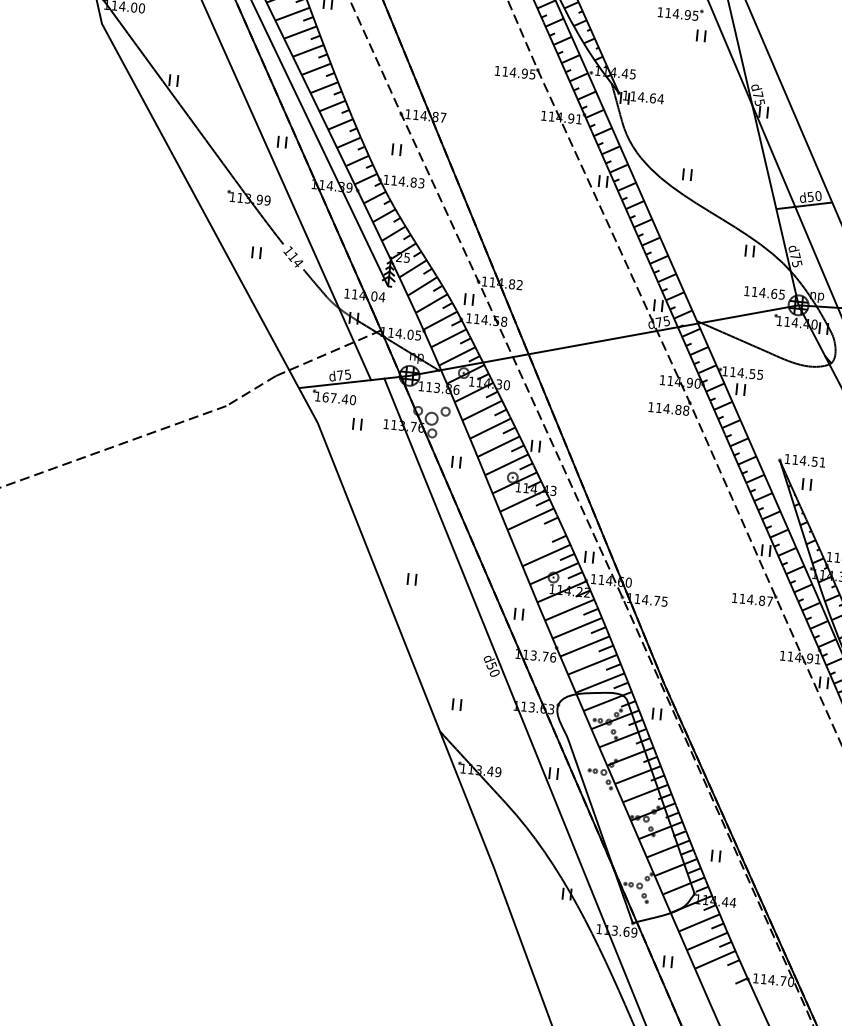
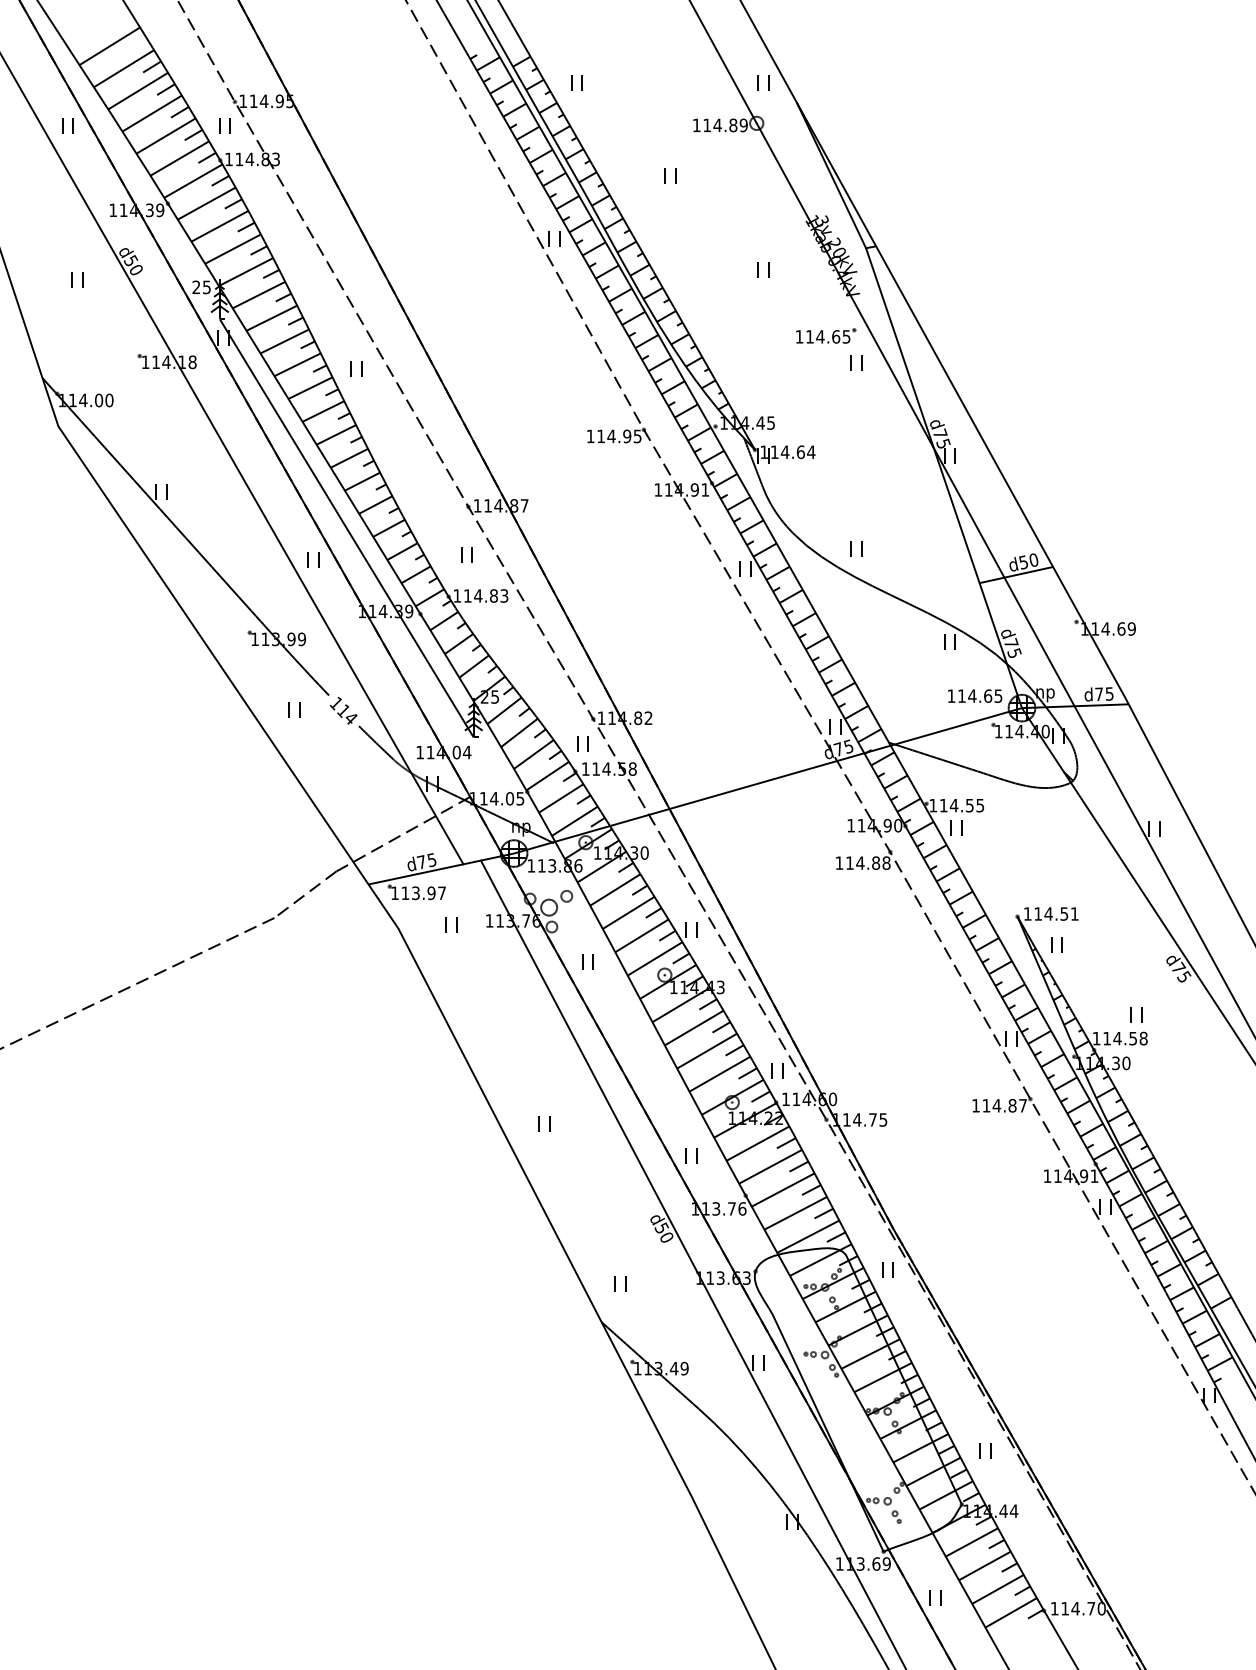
text: (688, 14) -> (836, 336), 114.95 -> 114.65
text: (339, 398) -> (423, 893), 167.40 -> 113.97
line: (538, 536) -> (707, 1050), added
line: (722, 977) -> (1010, 1612), added

